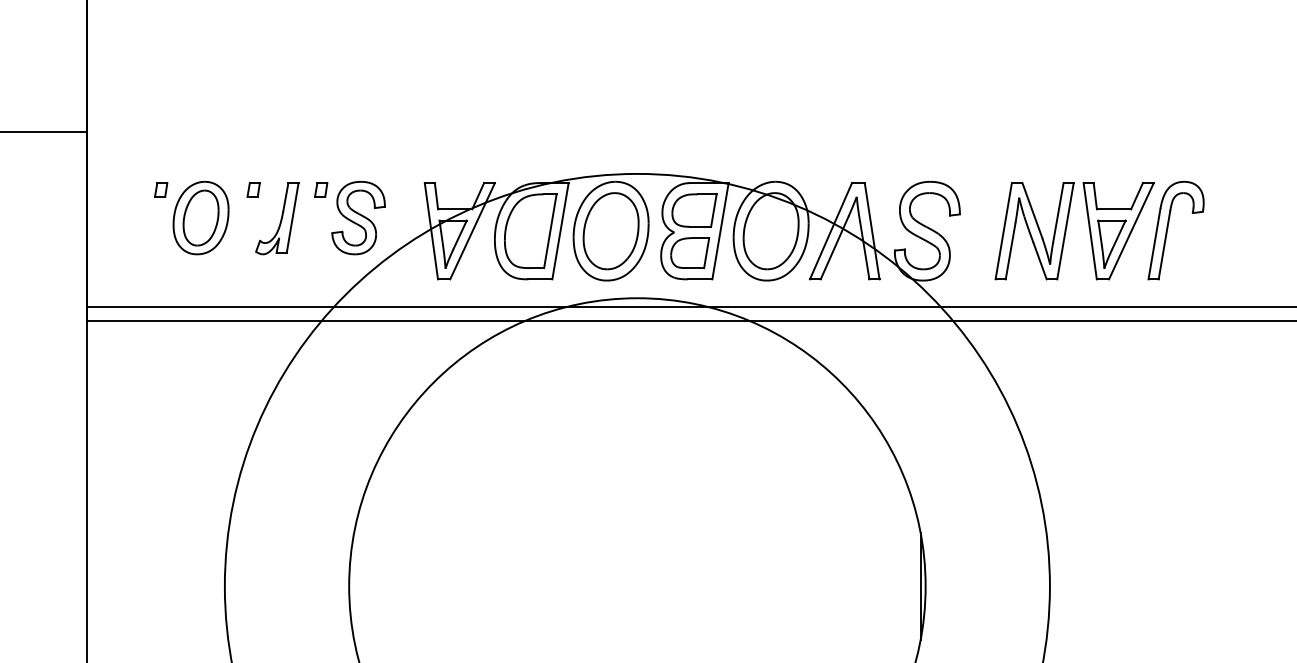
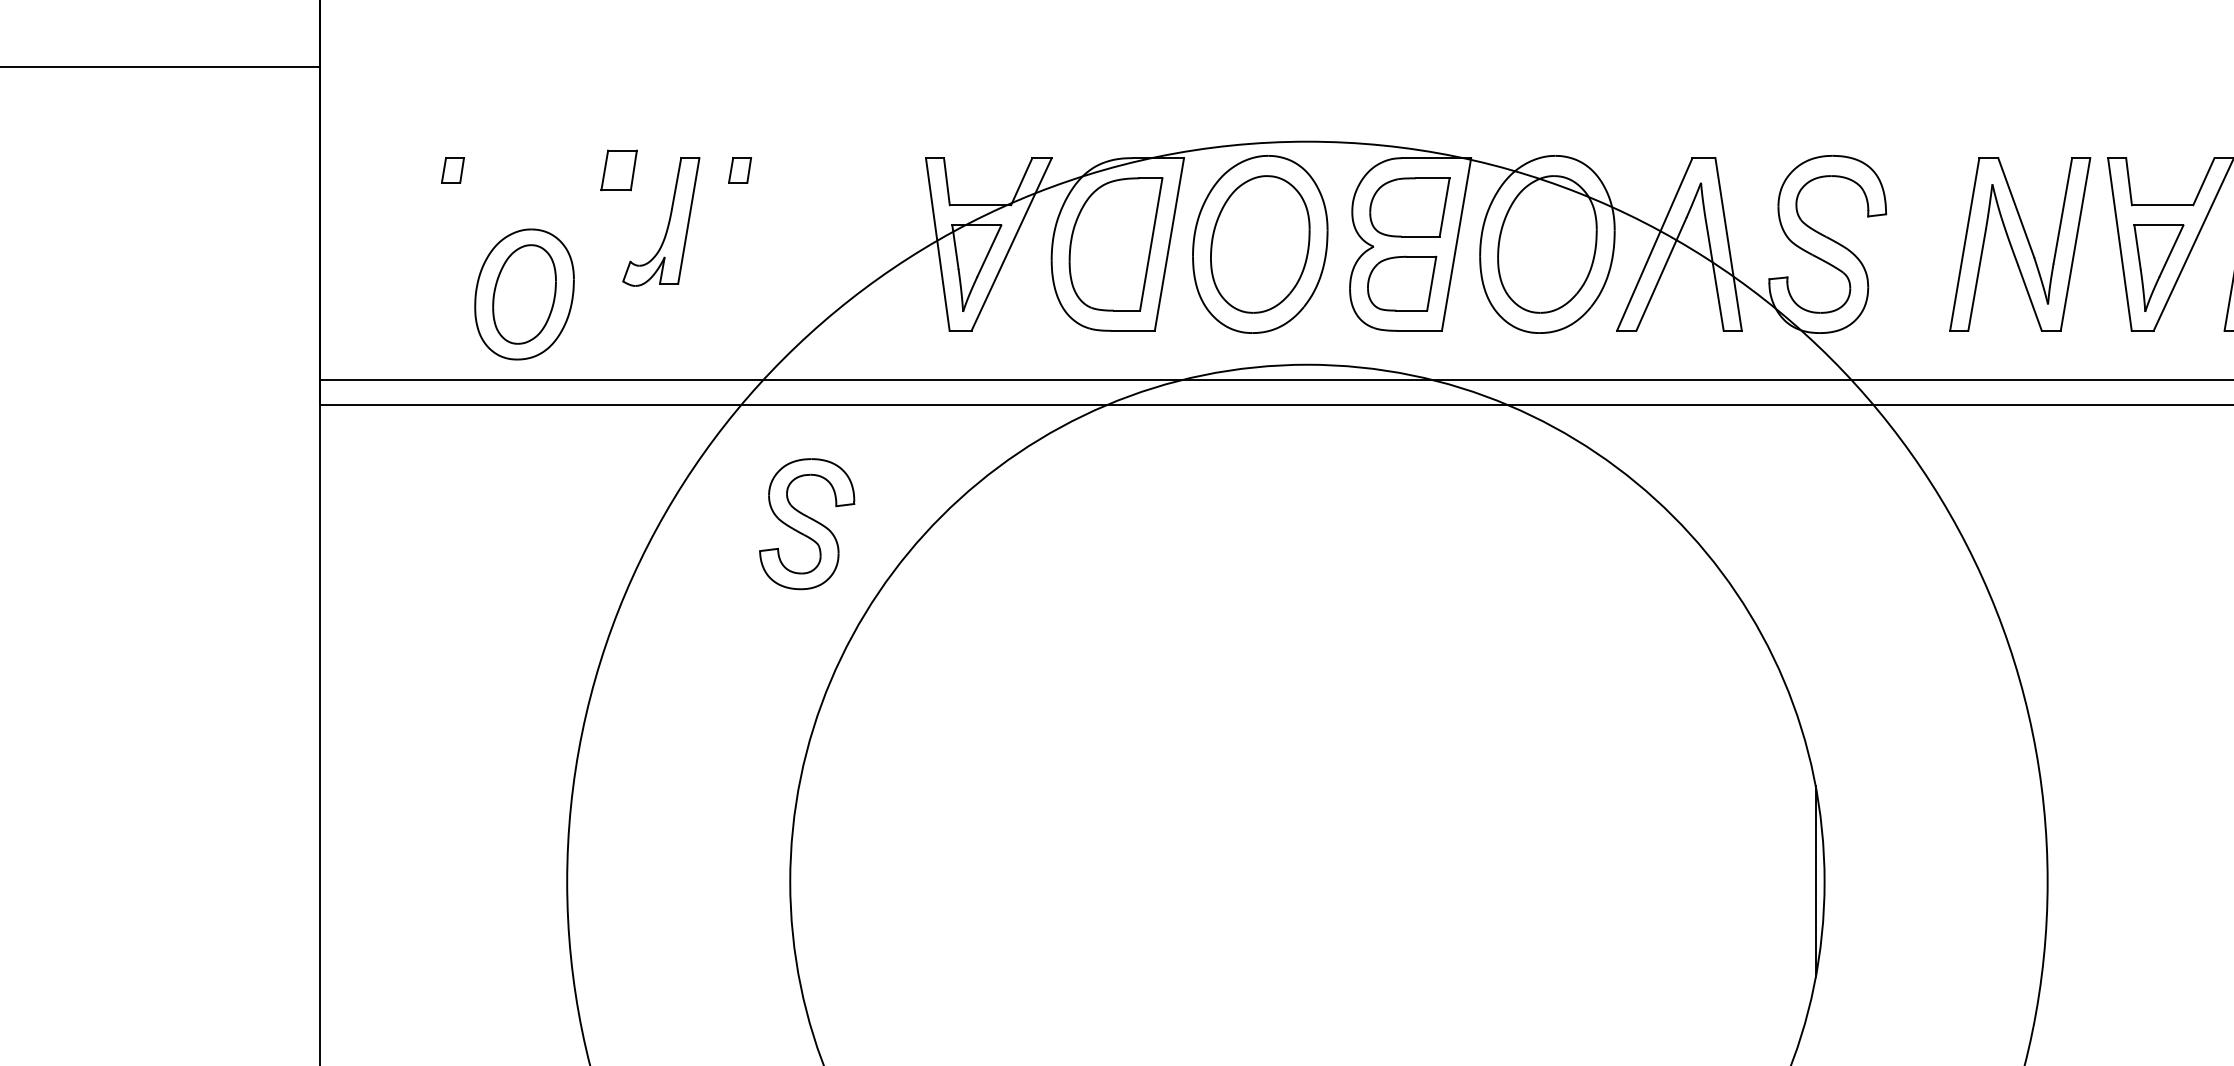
part: (253, 189) -> (618, 169), size x1.6
part: (200, 217) -> (523, 293), moved
part: (358, 217) -> (806, 523), moved

